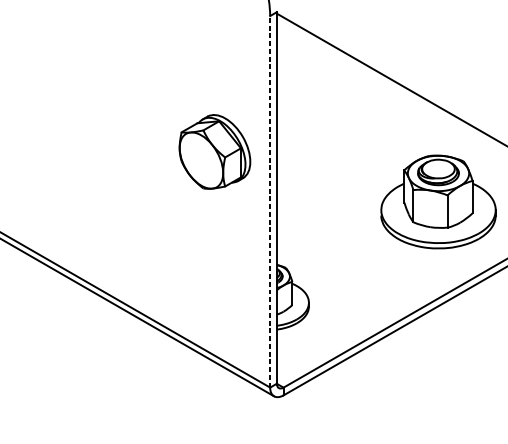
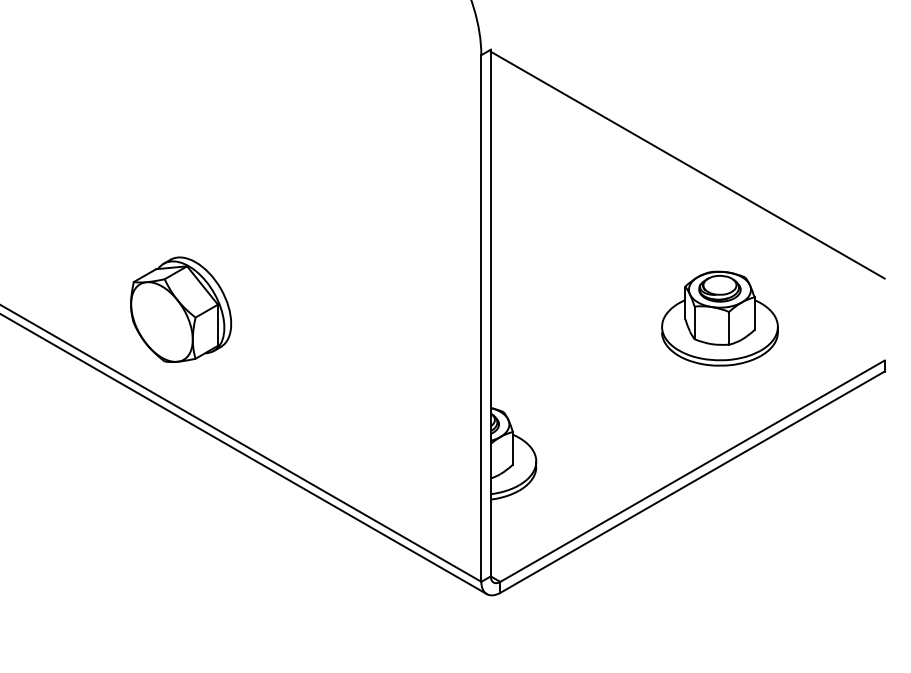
part: (214, 151) -> (180, 309), moved
line: (270, 201) -> (481, 318), dashed -> solid
part: (438, 201) -> (719, 318), size x0.71

